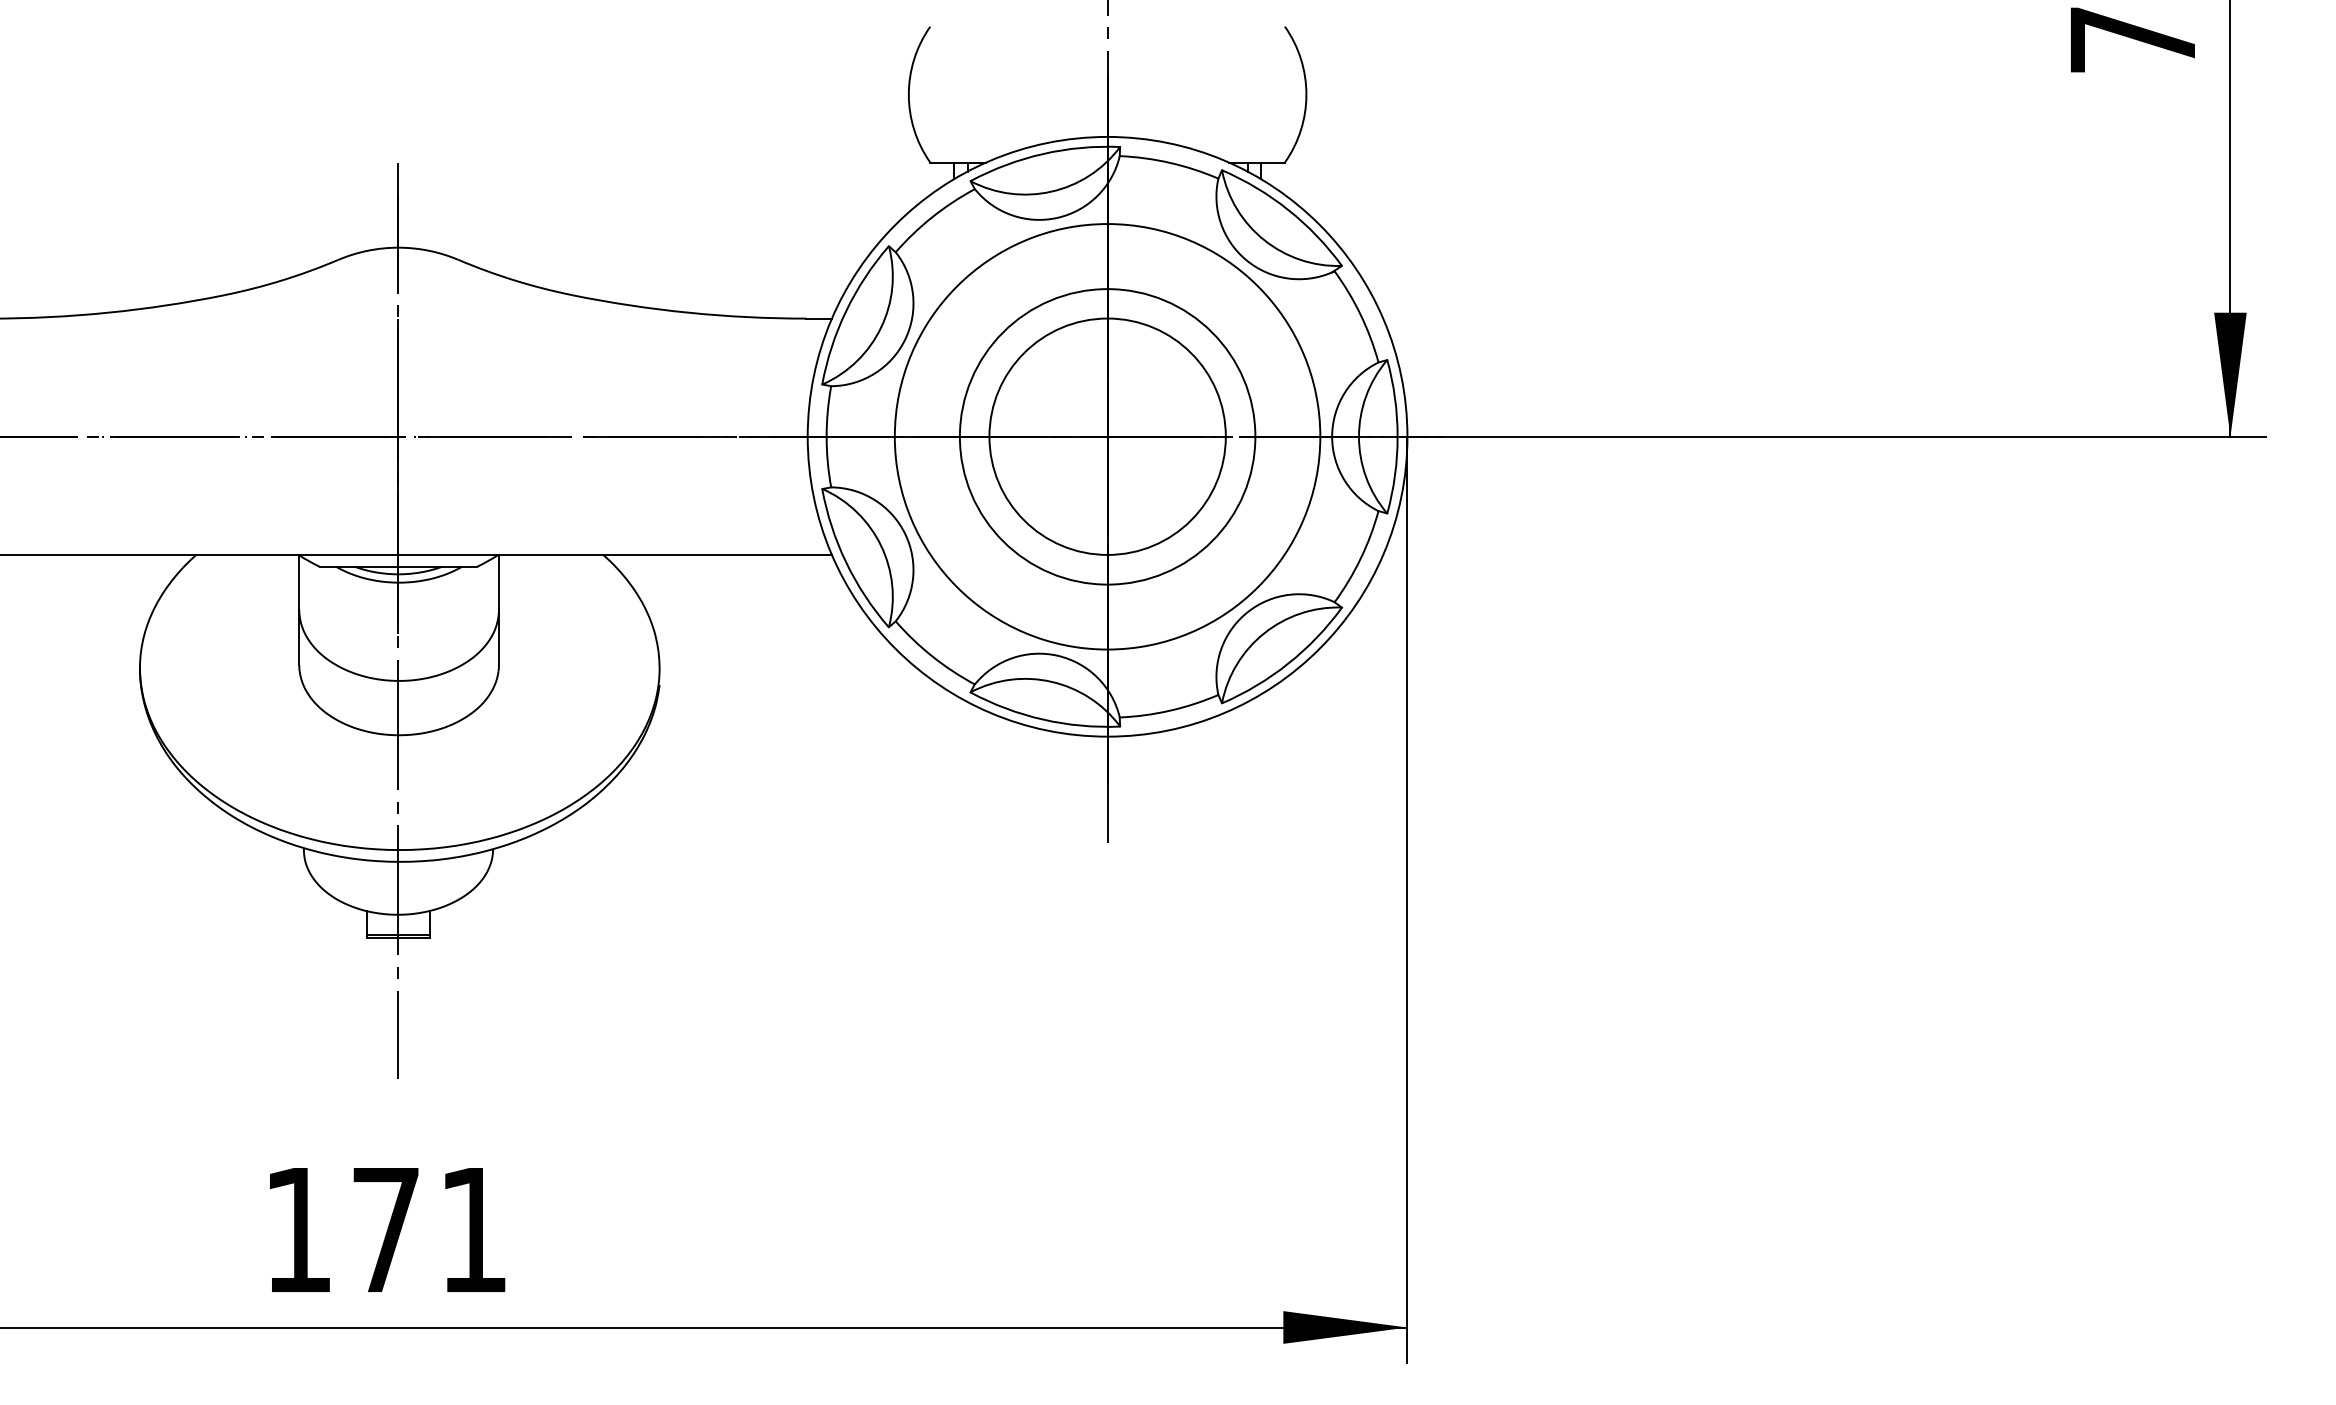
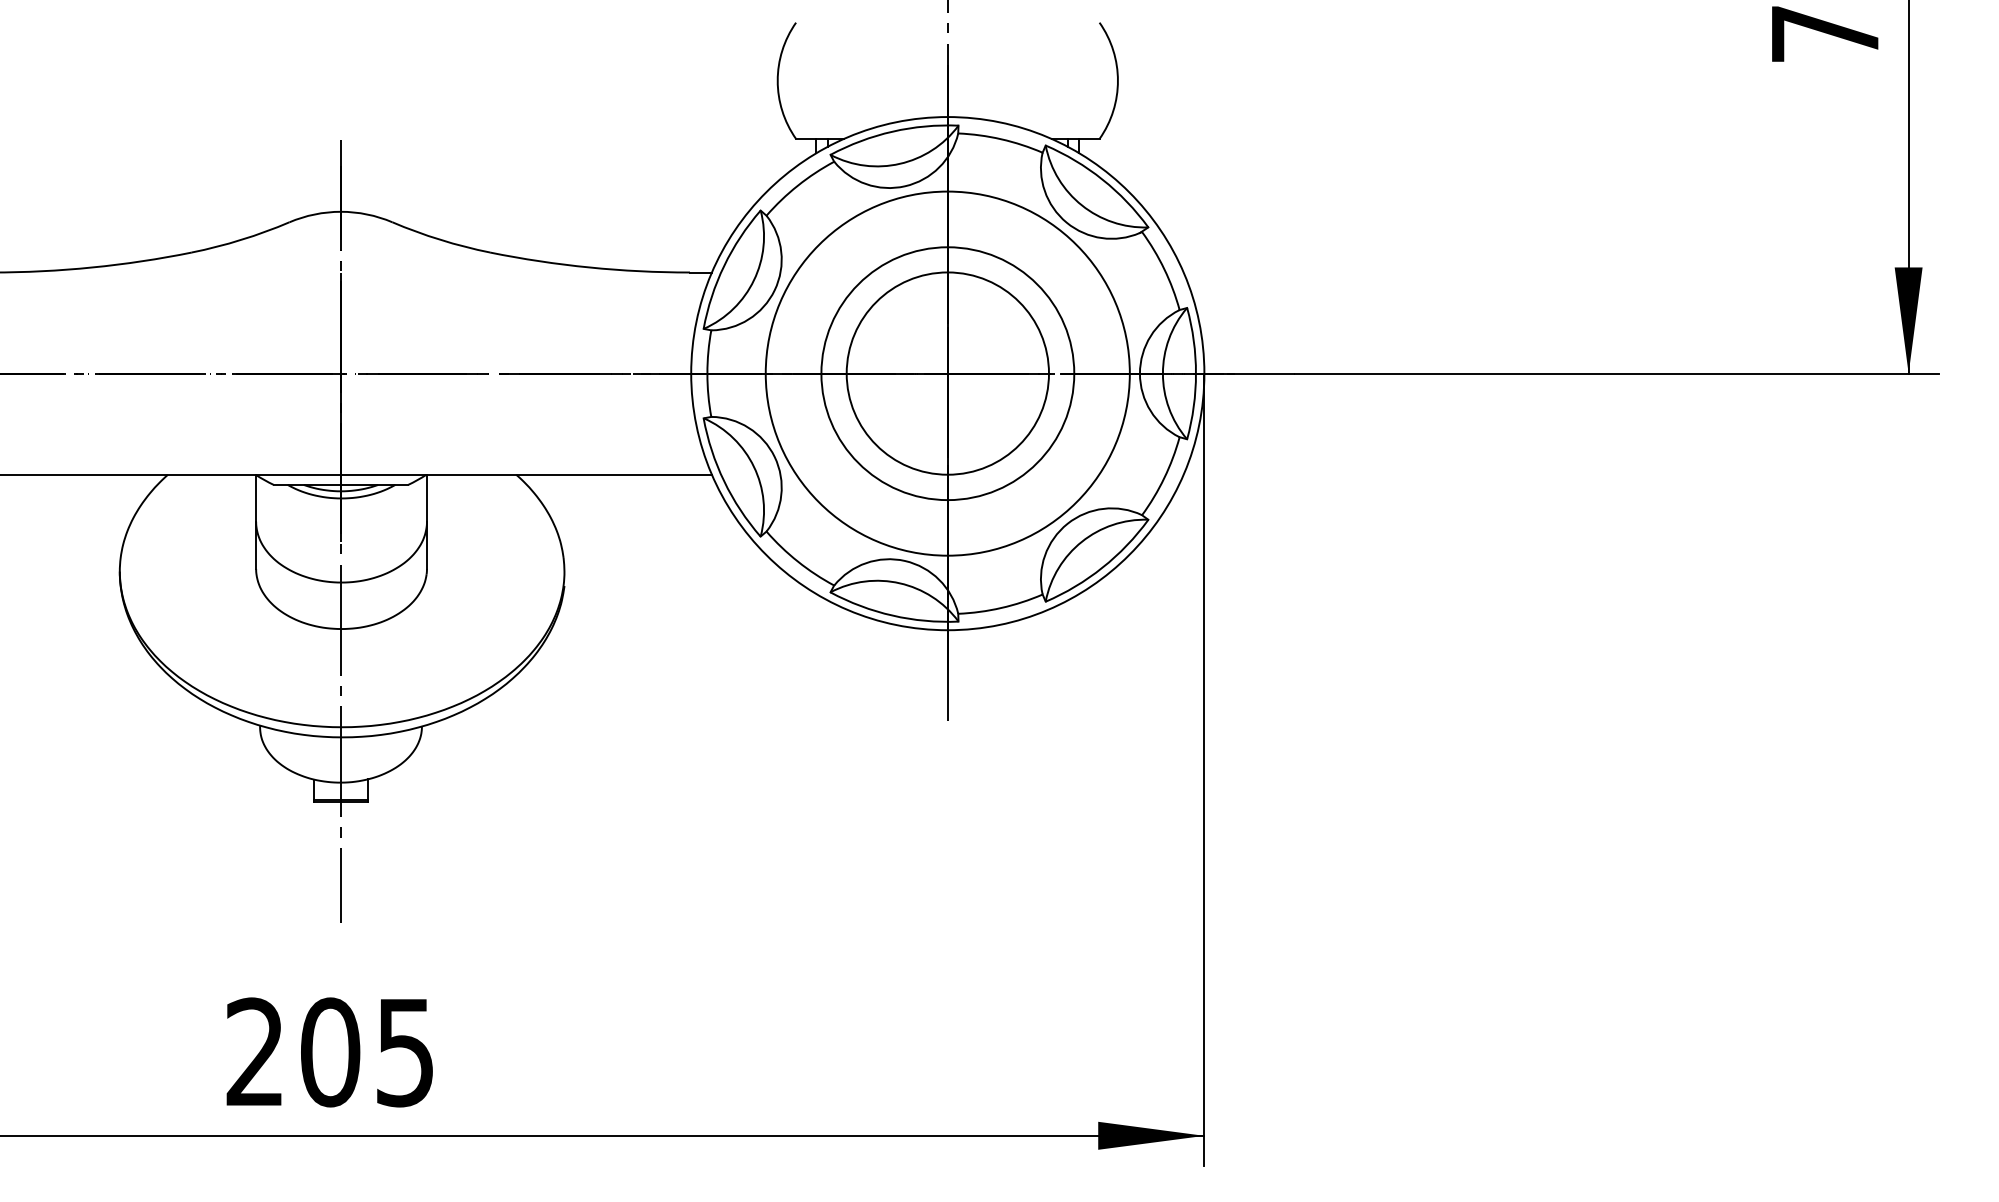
text: (385, 1229) -> (329, 1051), 171 -> 205

